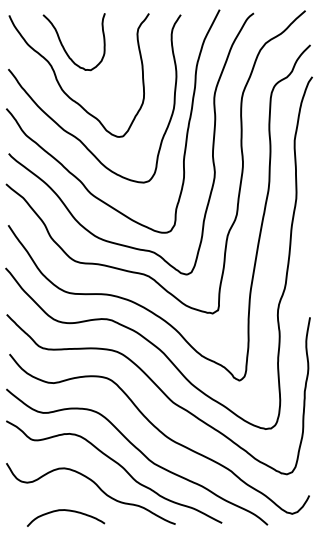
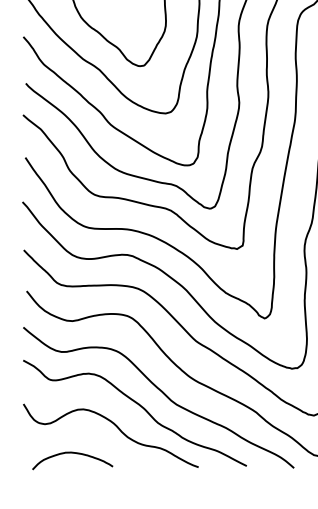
curve: (66, 511) -> (73, 454), moved

